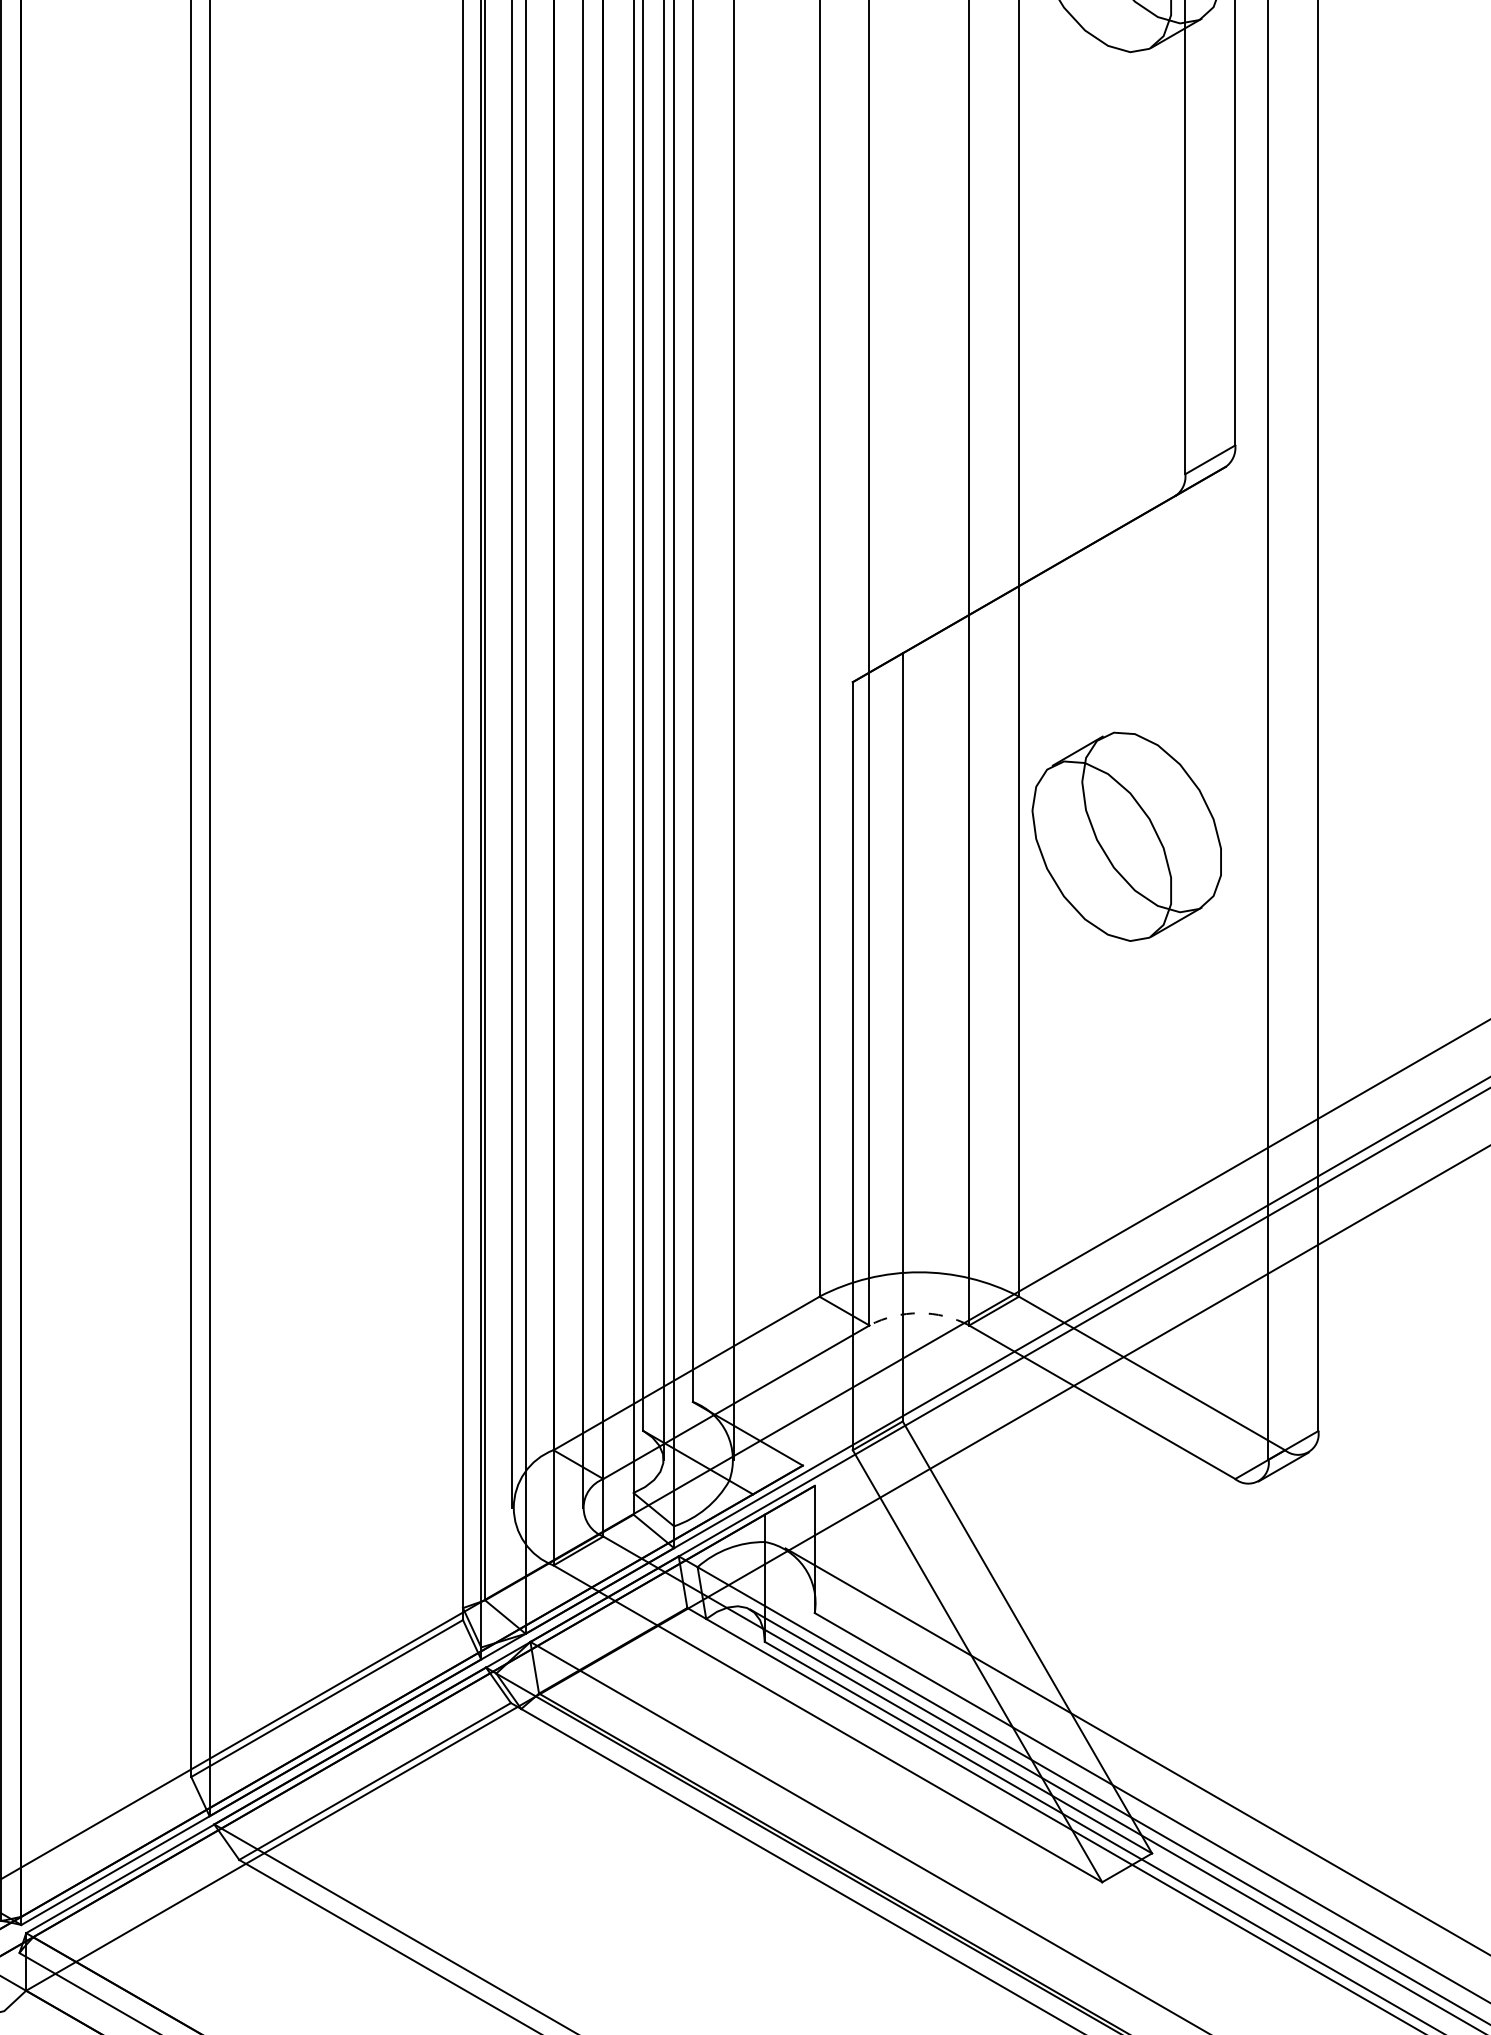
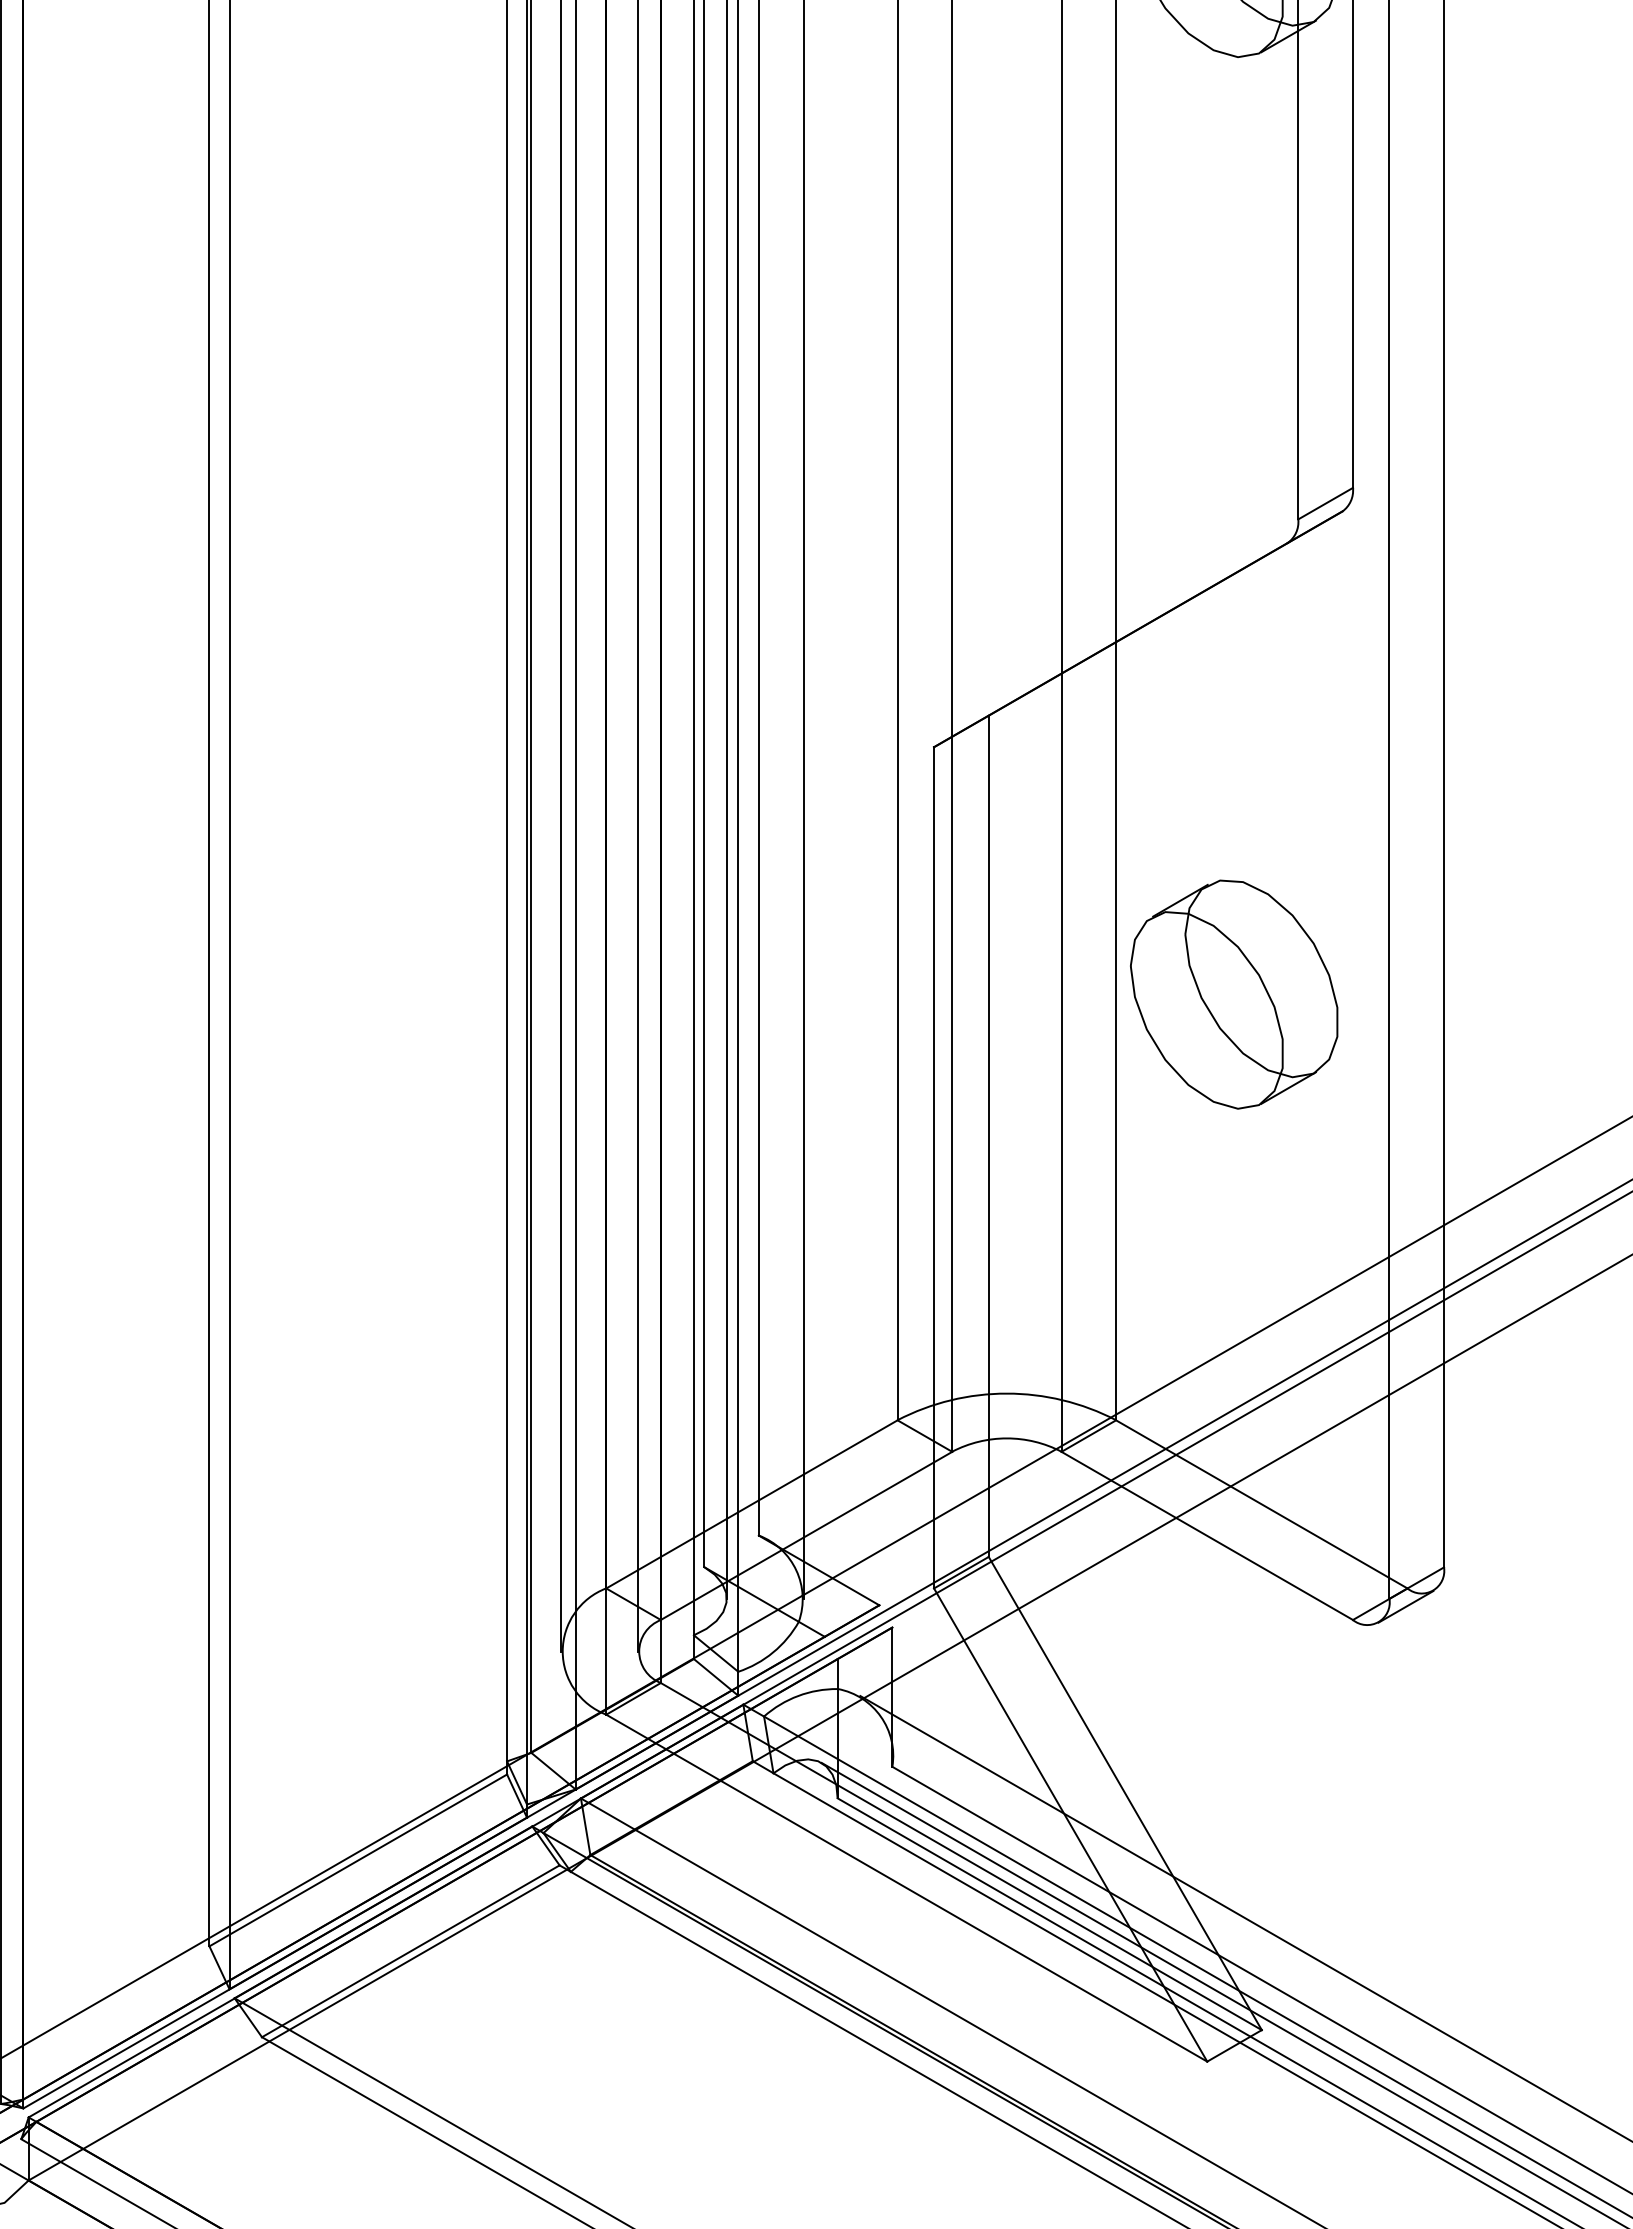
part: (1127, 836) -> (1234, 994), moved
arc: (918, 1313) -> (1006, 1438), dashed -> solid

